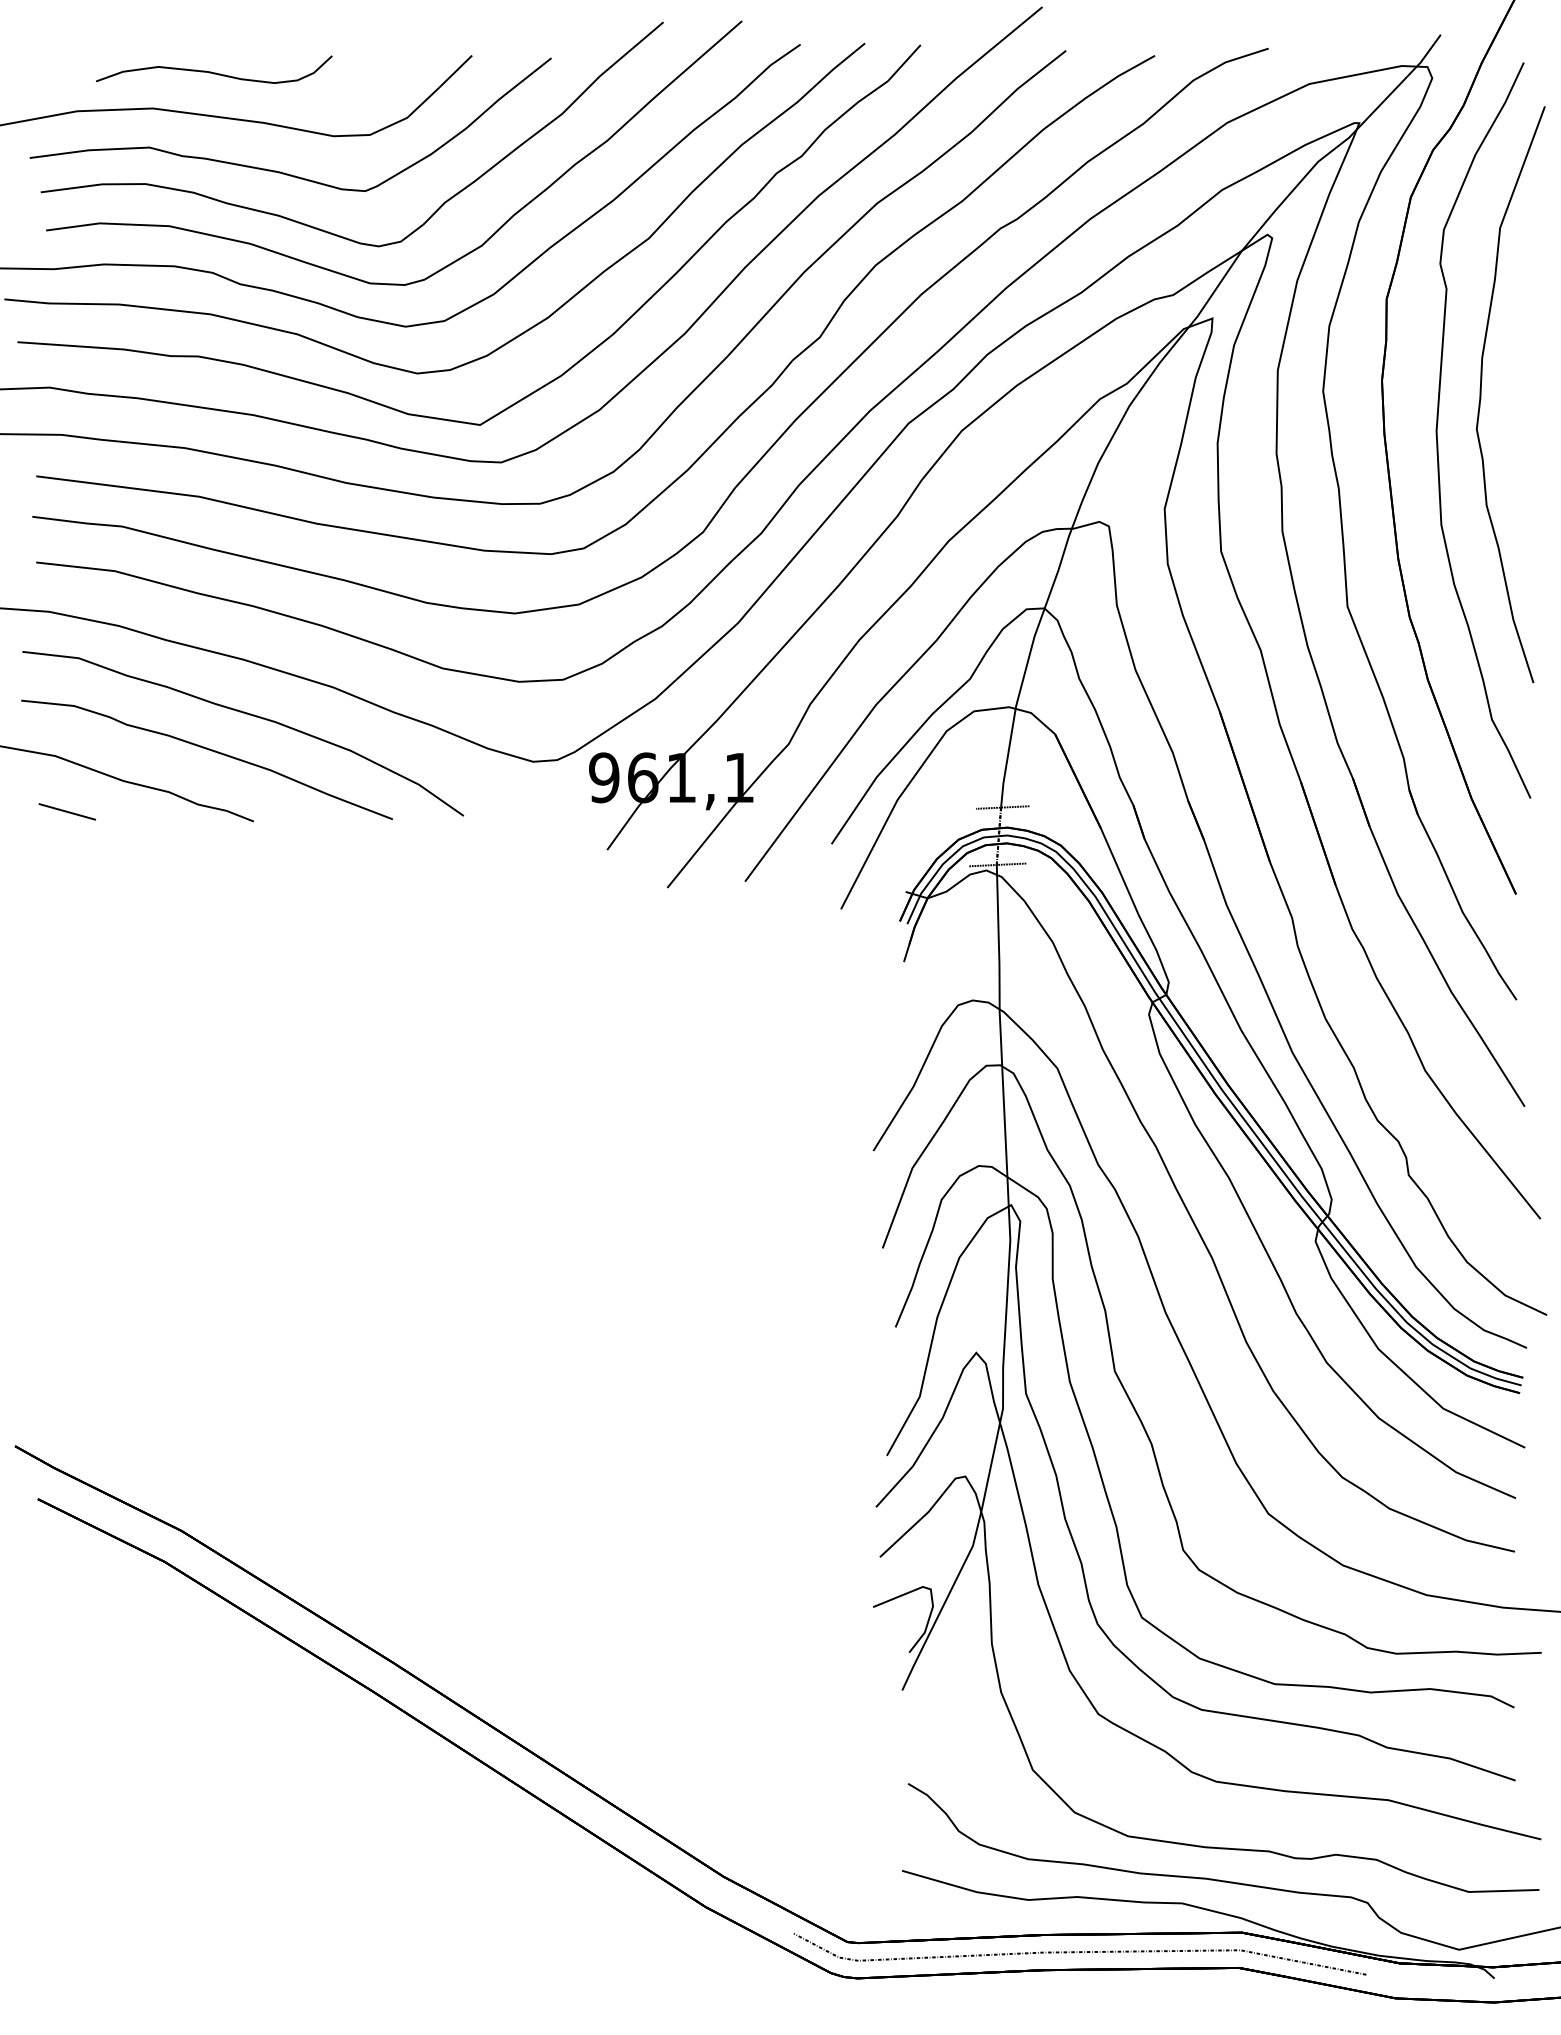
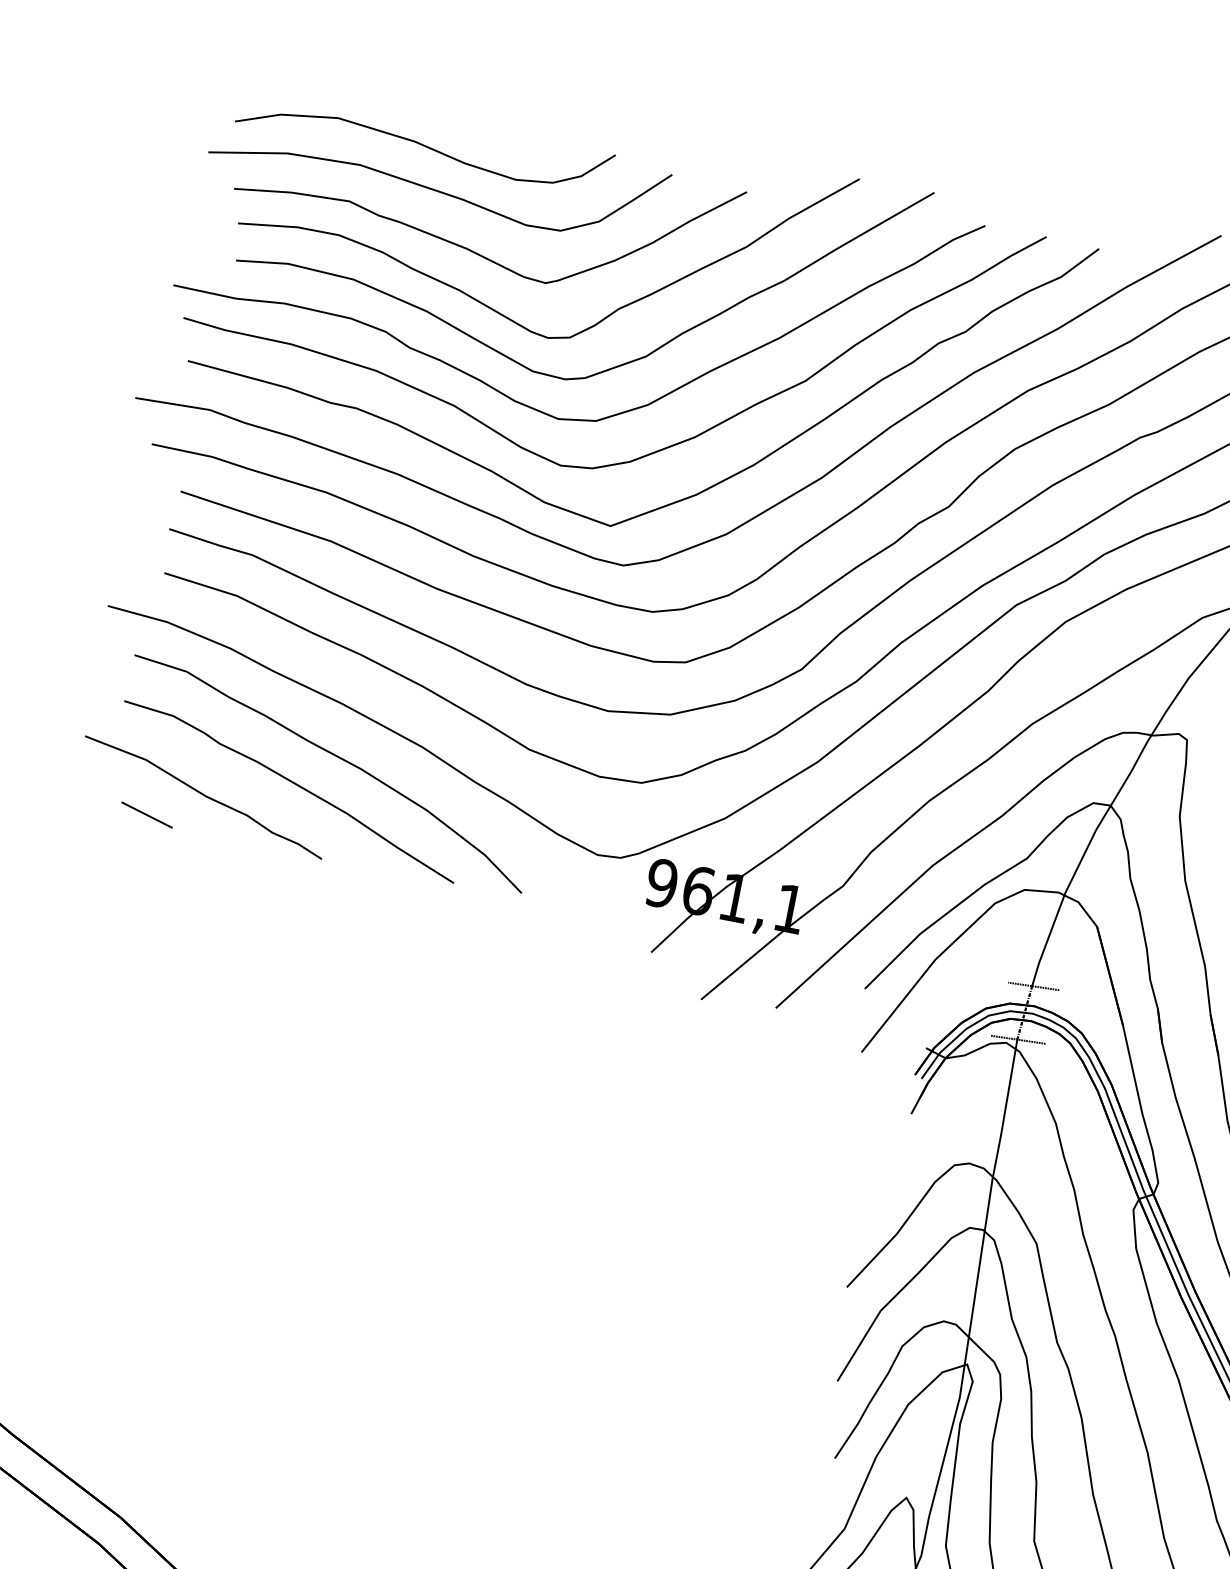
part: (214, 69) -> (425, 139), size x1.67

